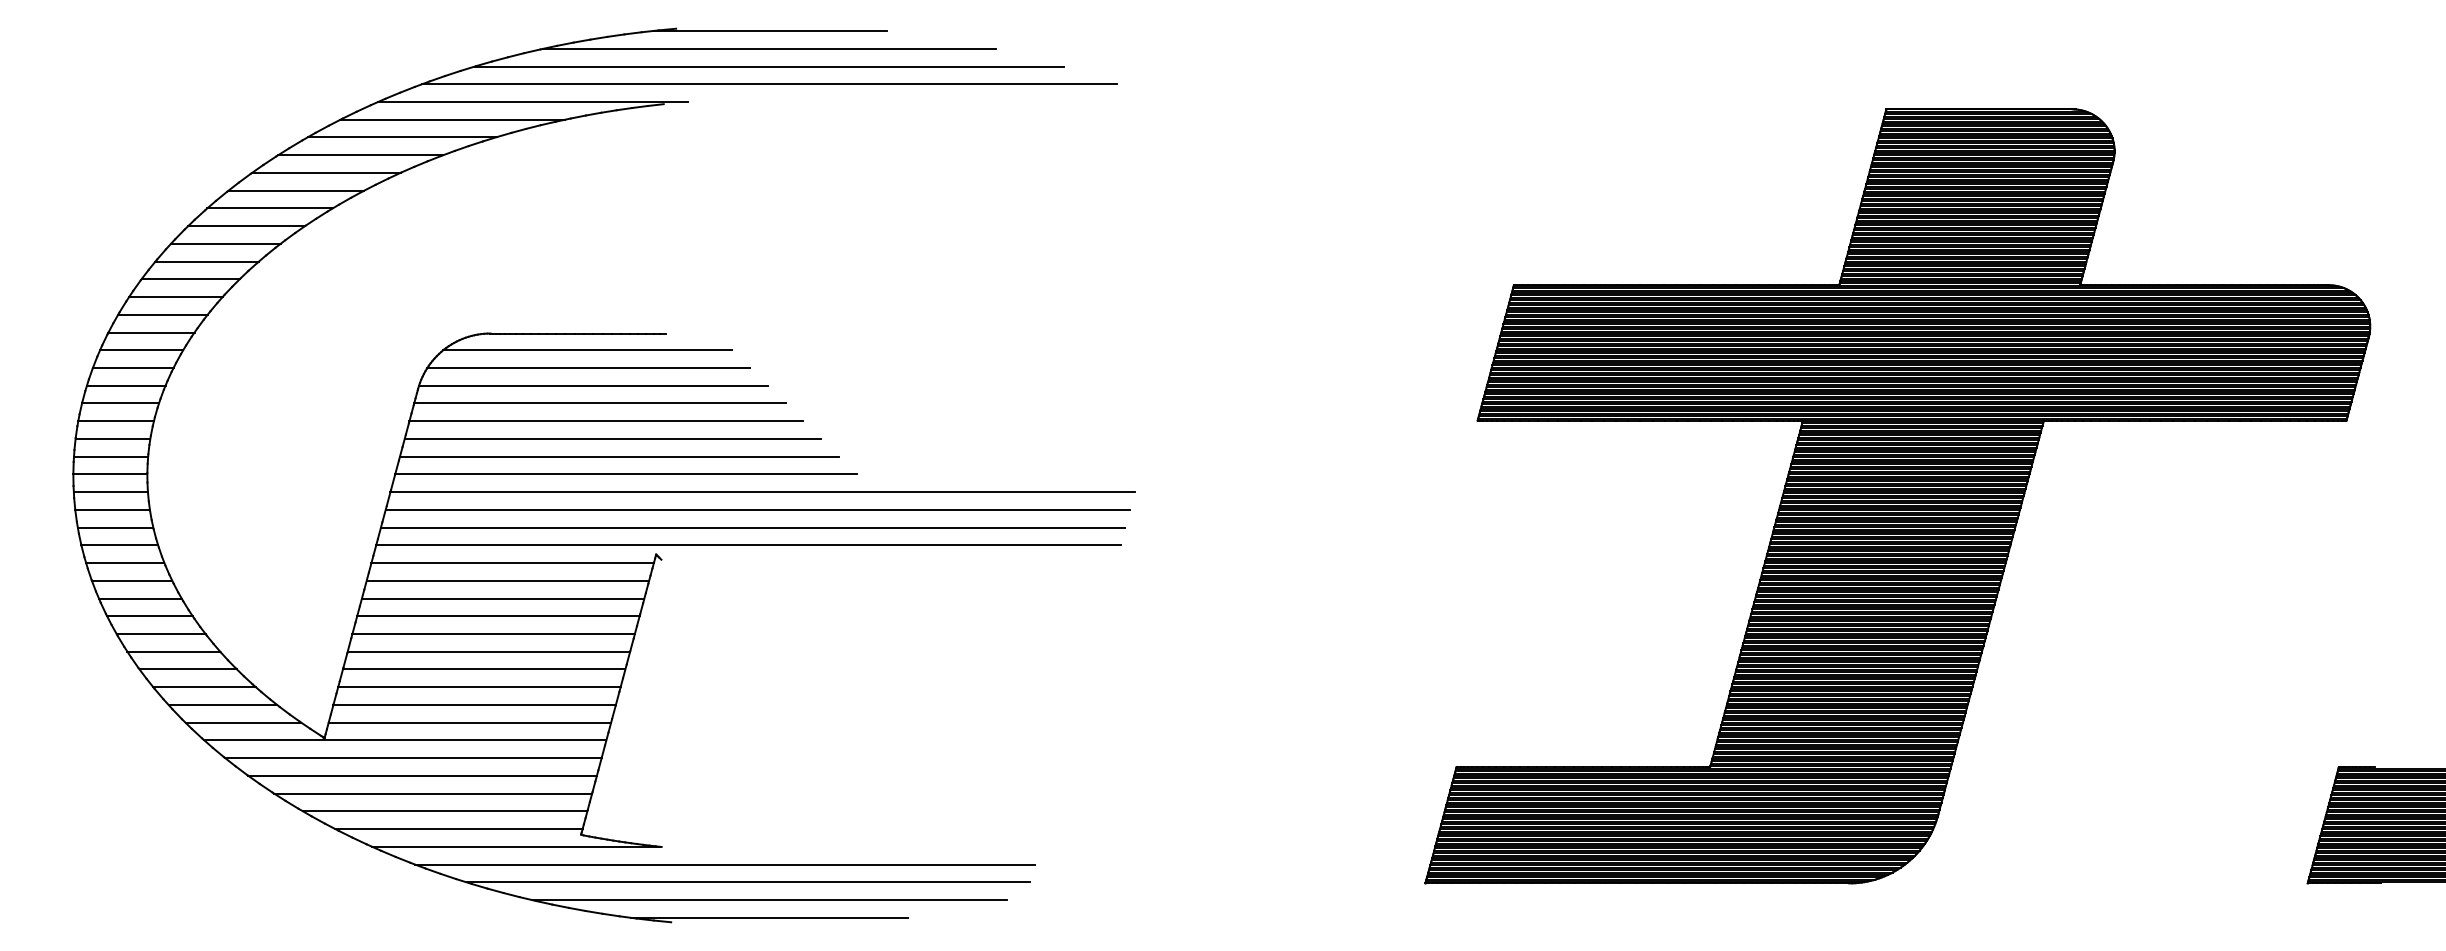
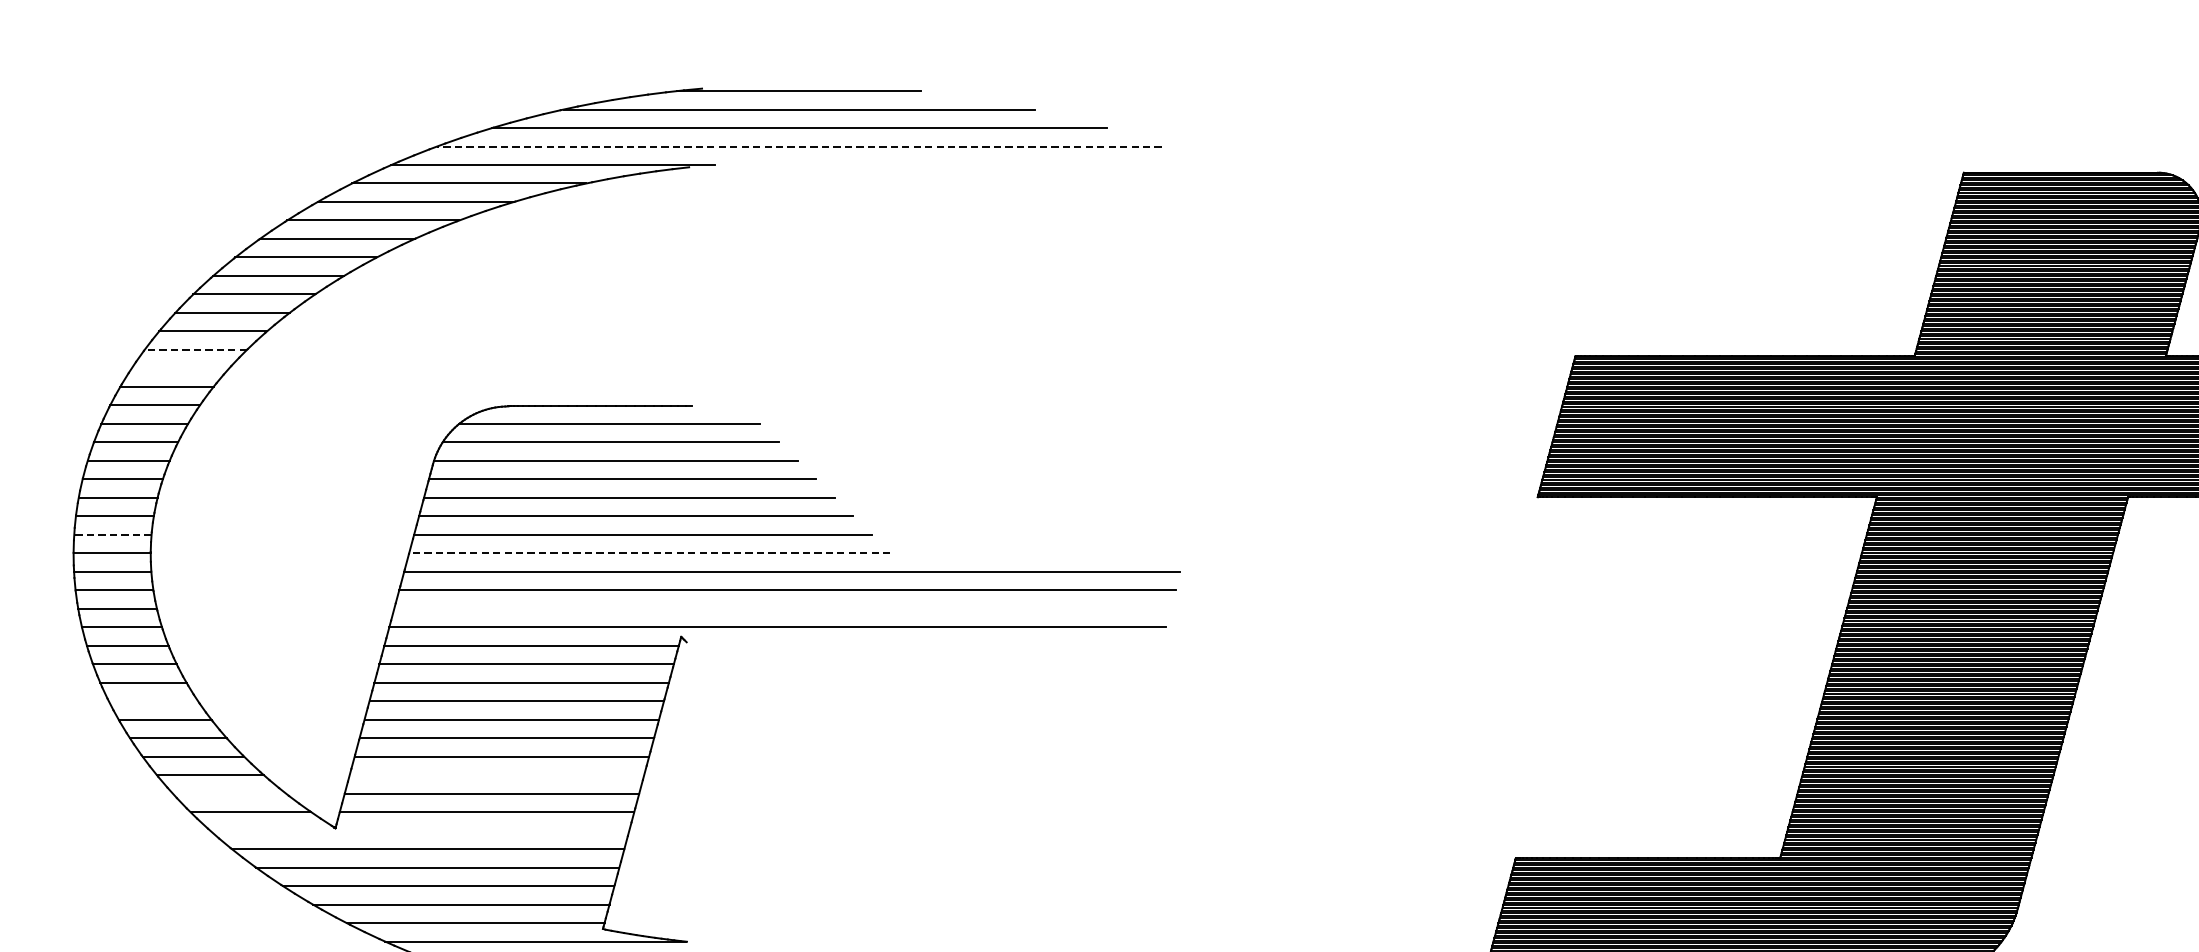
line: (769, 84) -> (799, 146), solid -> dashed
line: (190, 279) -> (195, 350), solid -> dashed
line: (175, 297) -> (180, 368), removed
line: (110, 456) -> (112, 534), solid -> dashed
line: (625, 474) -> (649, 553), solid -> dashed
line: (752, 527) -> (781, 608), removed
line: (149, 616) -> (152, 701), removed
line: (479, 687) -> (497, 775), removed
line: (222, 704) -> (229, 793), removed
line: (405, 740) -> (419, 830), removed

